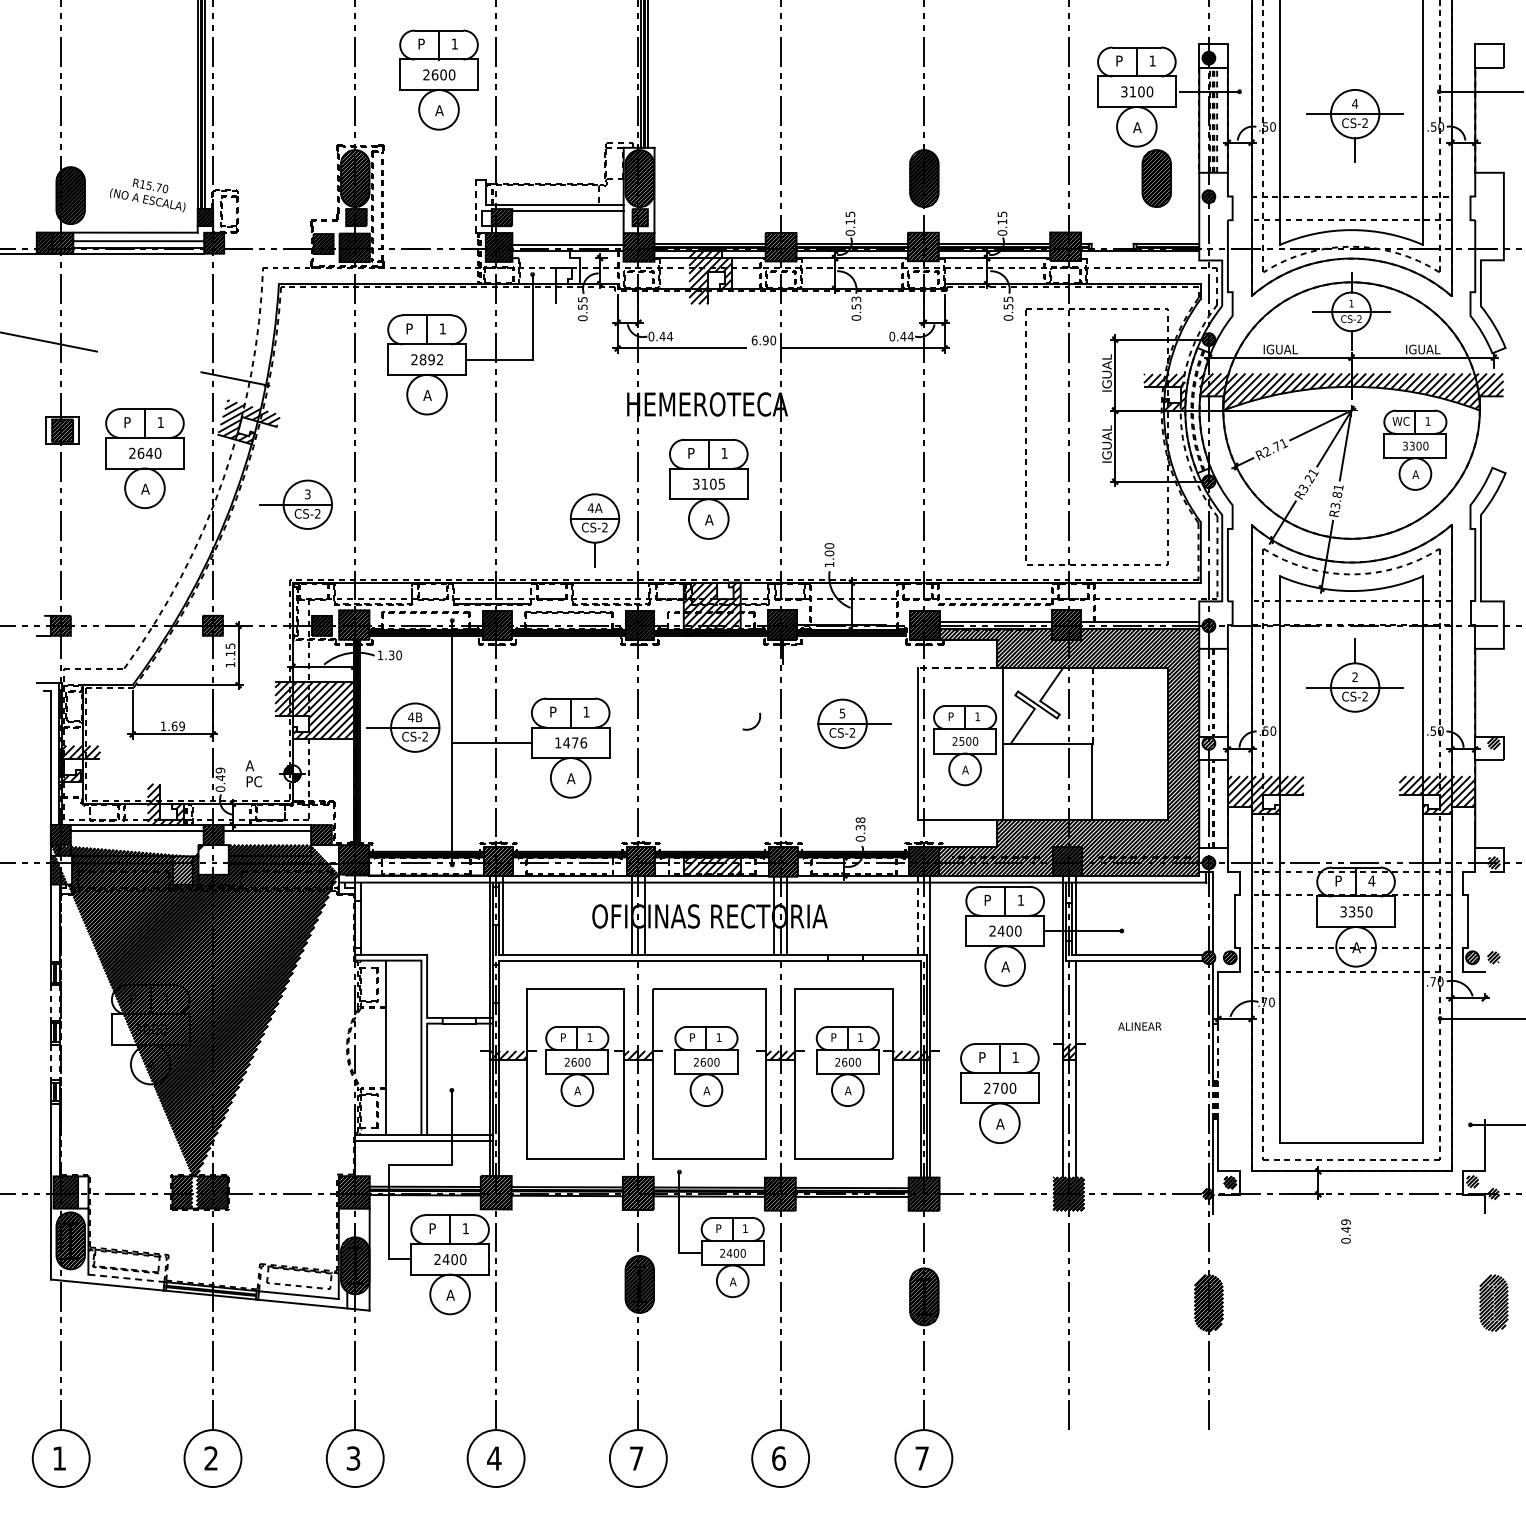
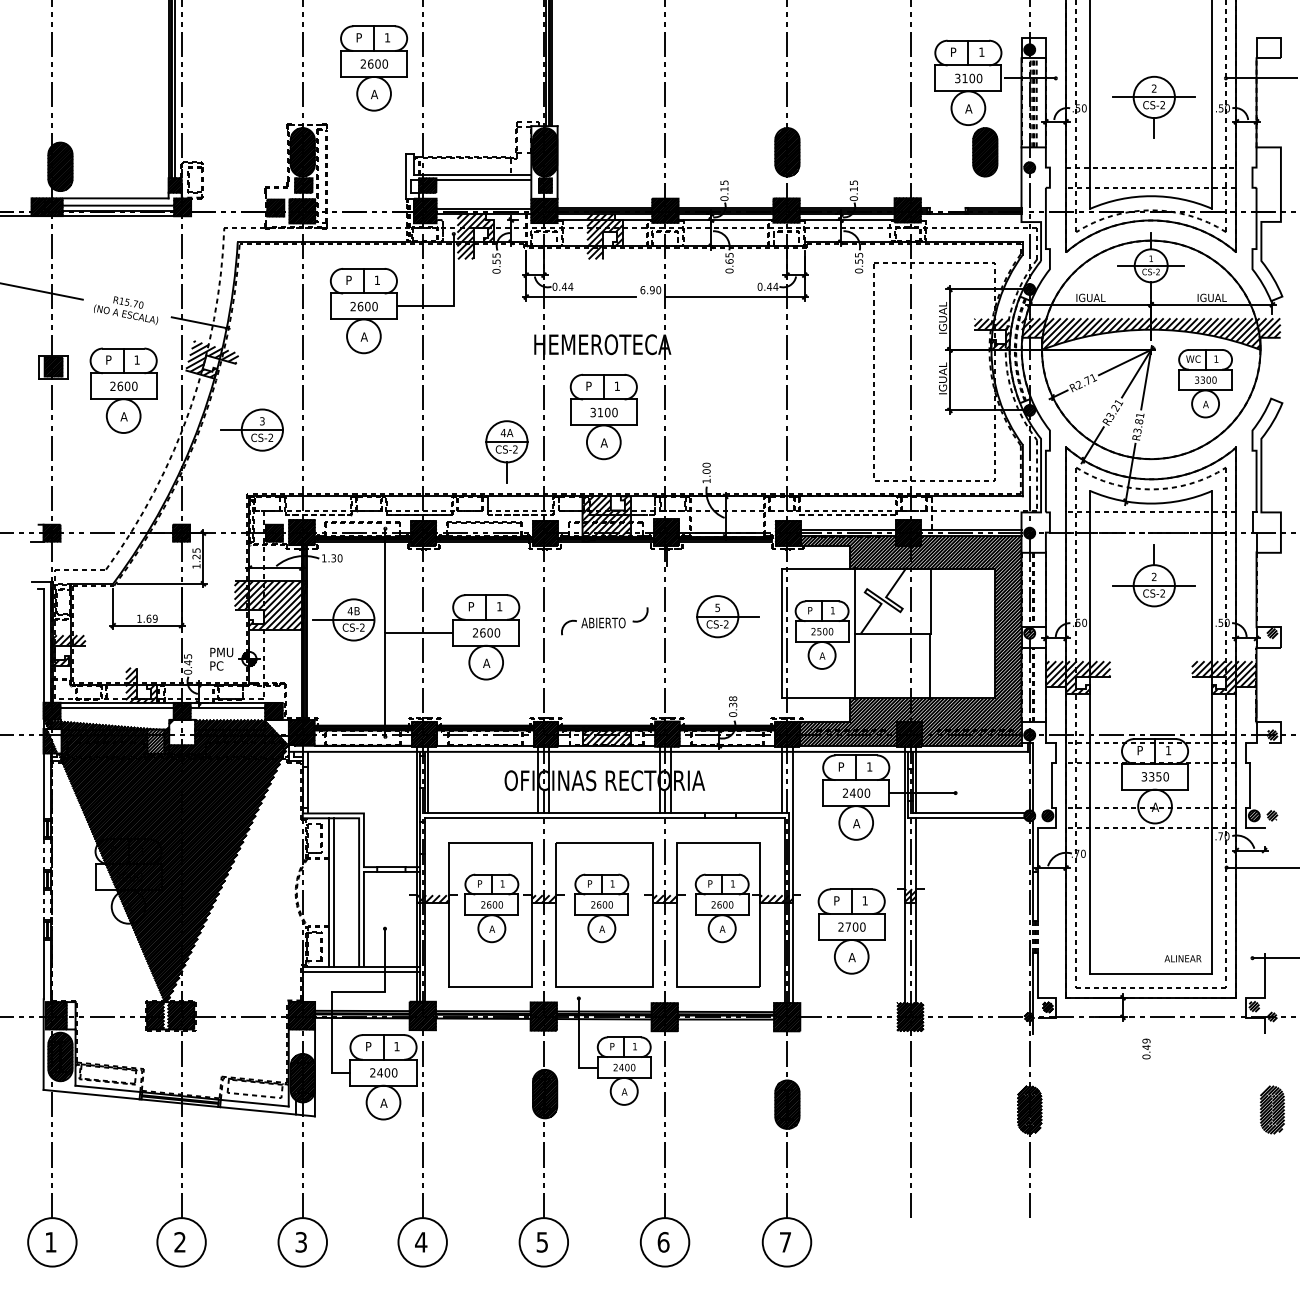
text: (1355, 103) -> (1154, 88), 4 -> 2
text: (147, 195) -> (125, 310), moved
line: (476, 206) -> (406, 176), dashed -> solid
hatch: (557, 277) -> (474, 236), added
text: (856, 302) -> (729, 257), 0.53 -> 0.65
text: (431, 359) -> (367, 306), 2892 -> 2600
text: (149, 452) -> (127, 385), 2640 -> 2600
text: (721, 483) -> (614, 411), 3105 -> 3100
text: (230, 653) -> (196, 556), 1.15 -> 1.25
line: (957, 668) -> (815, 569), dashed -> solid
line: (1093, 706) -> (931, 601), dashed -> solid
part: (696, 735) -> (593, 626), added
text: (571, 742) -> (486, 632), 1476 -> 2600
text: (259, 765) -> (221, 652), A -> PMU
text: (219, 770) -> (187, 656), 0.49 -> 0.45
text: (1371, 880) -> (1168, 750), 4 -> 1
line: (917, 916) -> (781, 780), dashed -> solid
text: (1139, 1026) -> (1182, 958), moved
line: (391, 1047) -> (333, 892), added
line: (1218, 1052) -> (1037, 896), dashed -> solid
line: (126, 1278) -> (107, 1089), dashed -> solid
text: (636, 1458) -> (542, 1242), 7 -> 5

